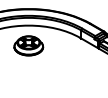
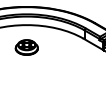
part: (28, 45) -> (26, 47), size x0.7

